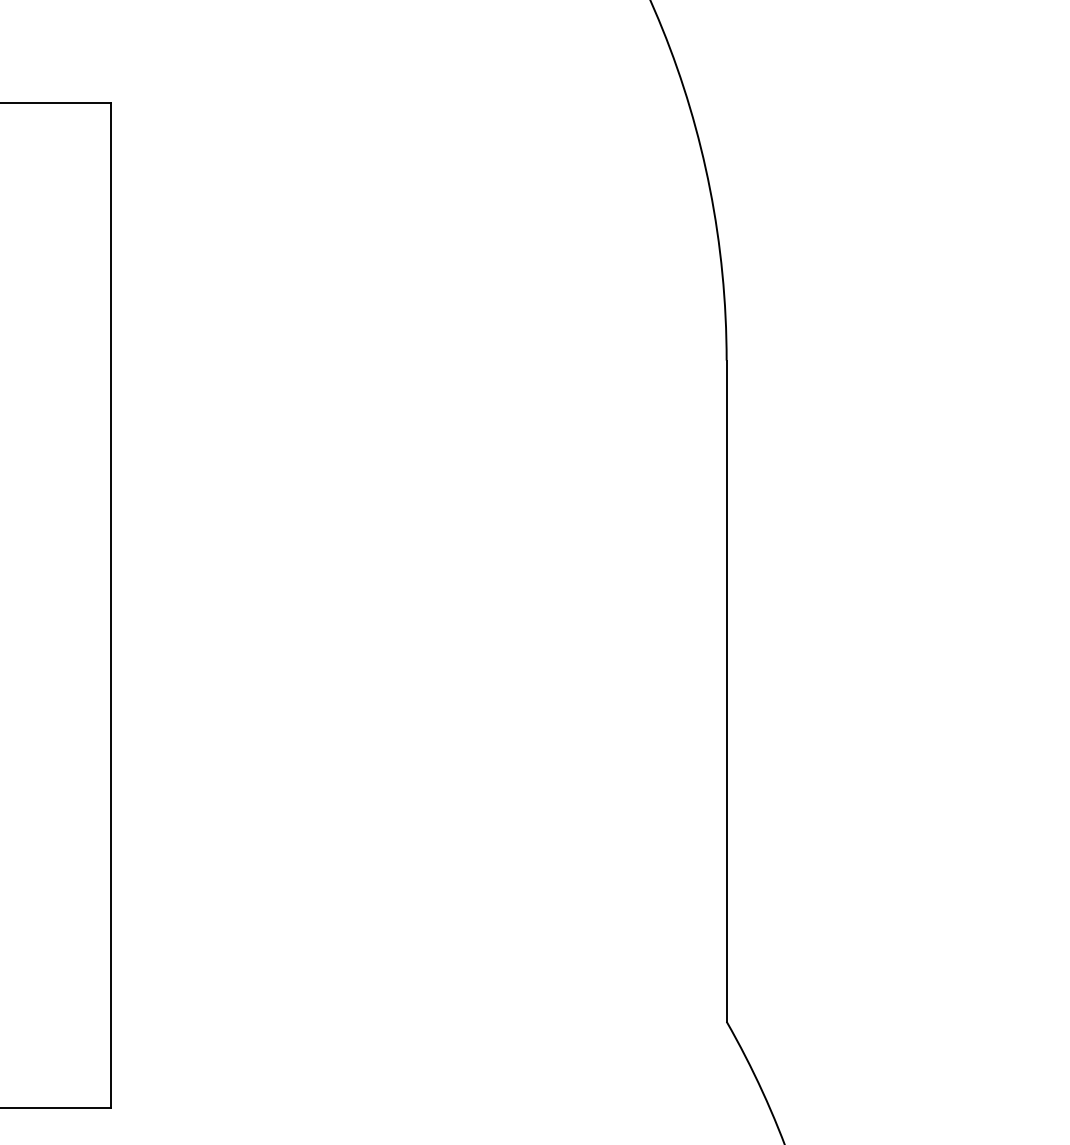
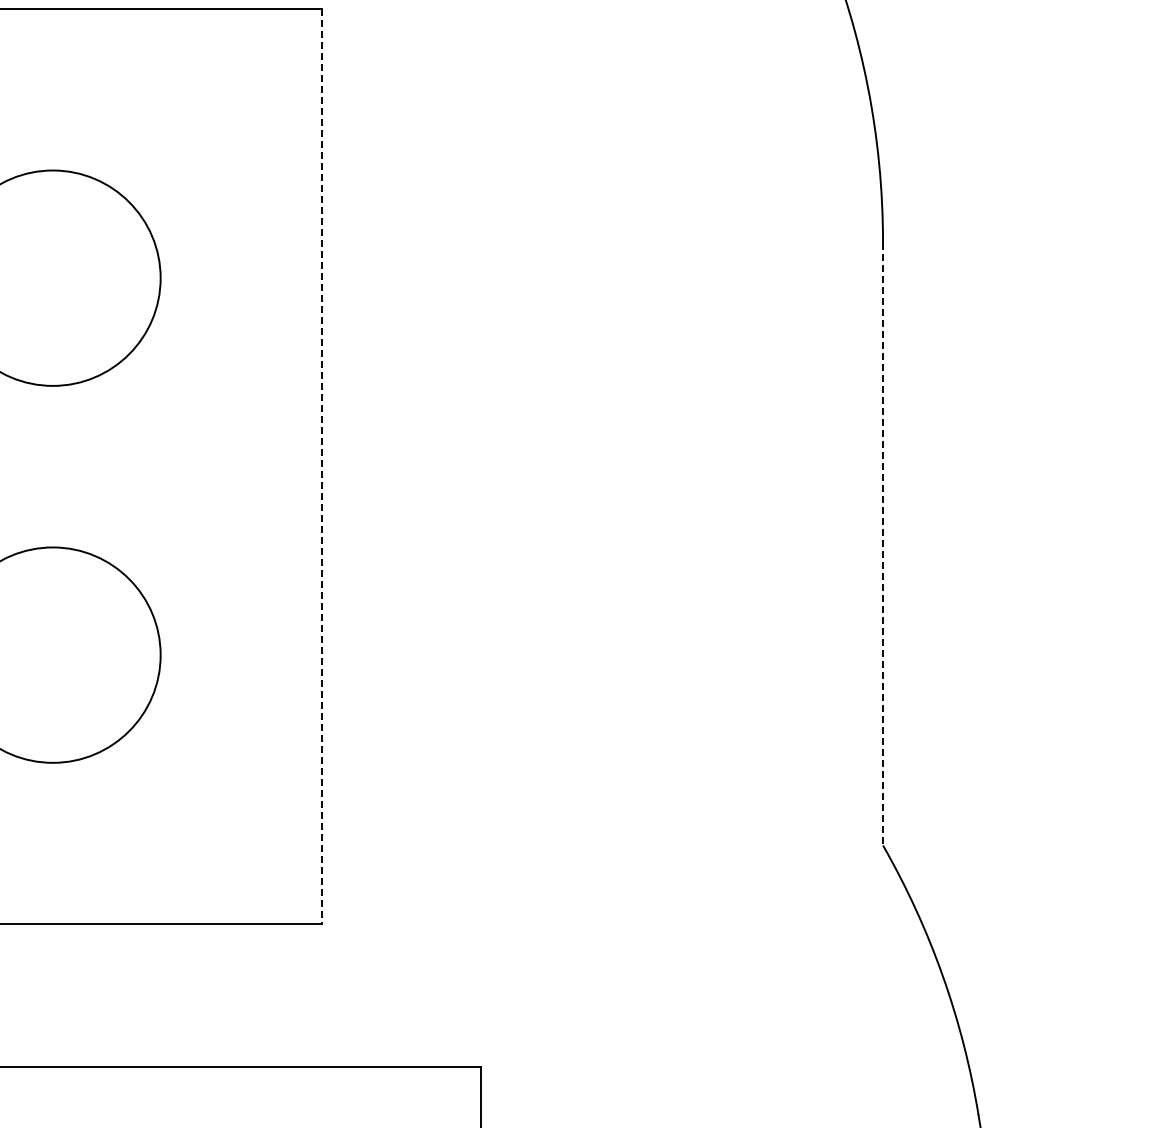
line: (111, 605) -> (322, 466), solid -> dashed
line: (727, 691) -> (883, 544), solid -> dashed

